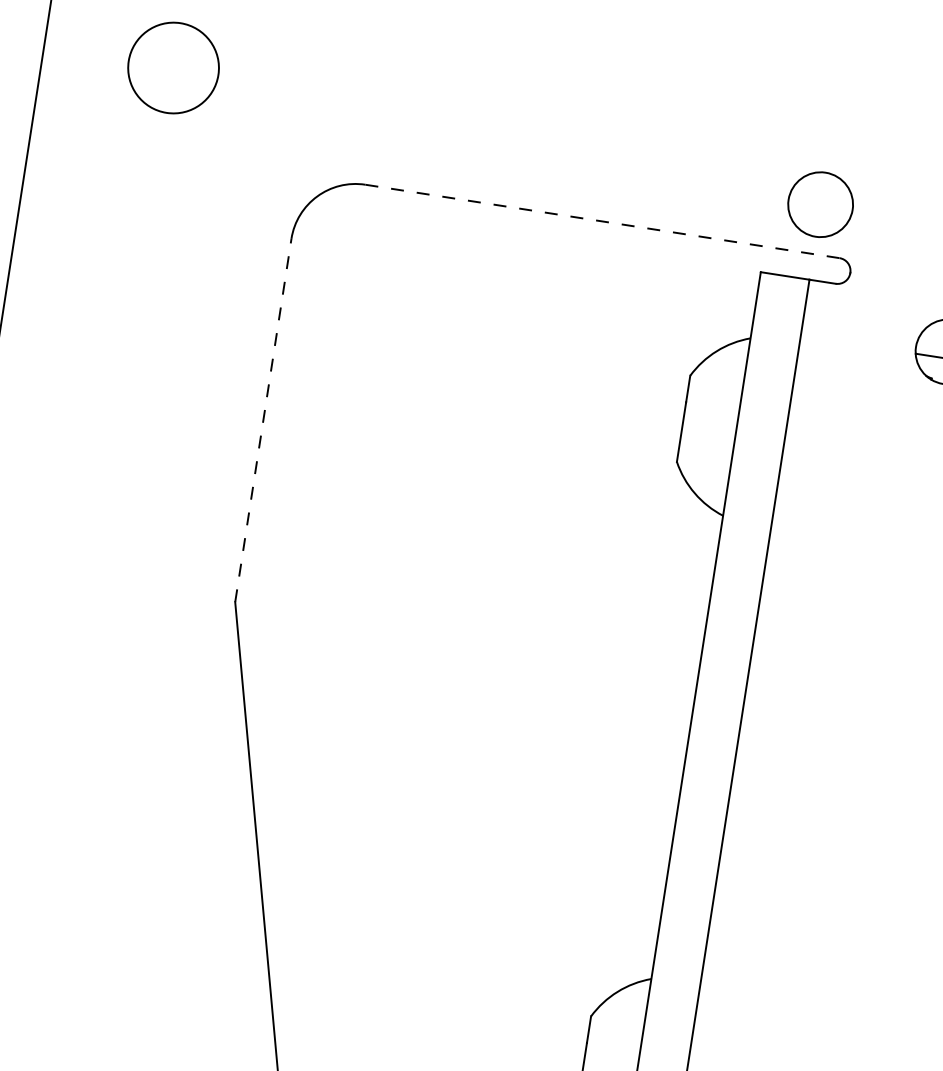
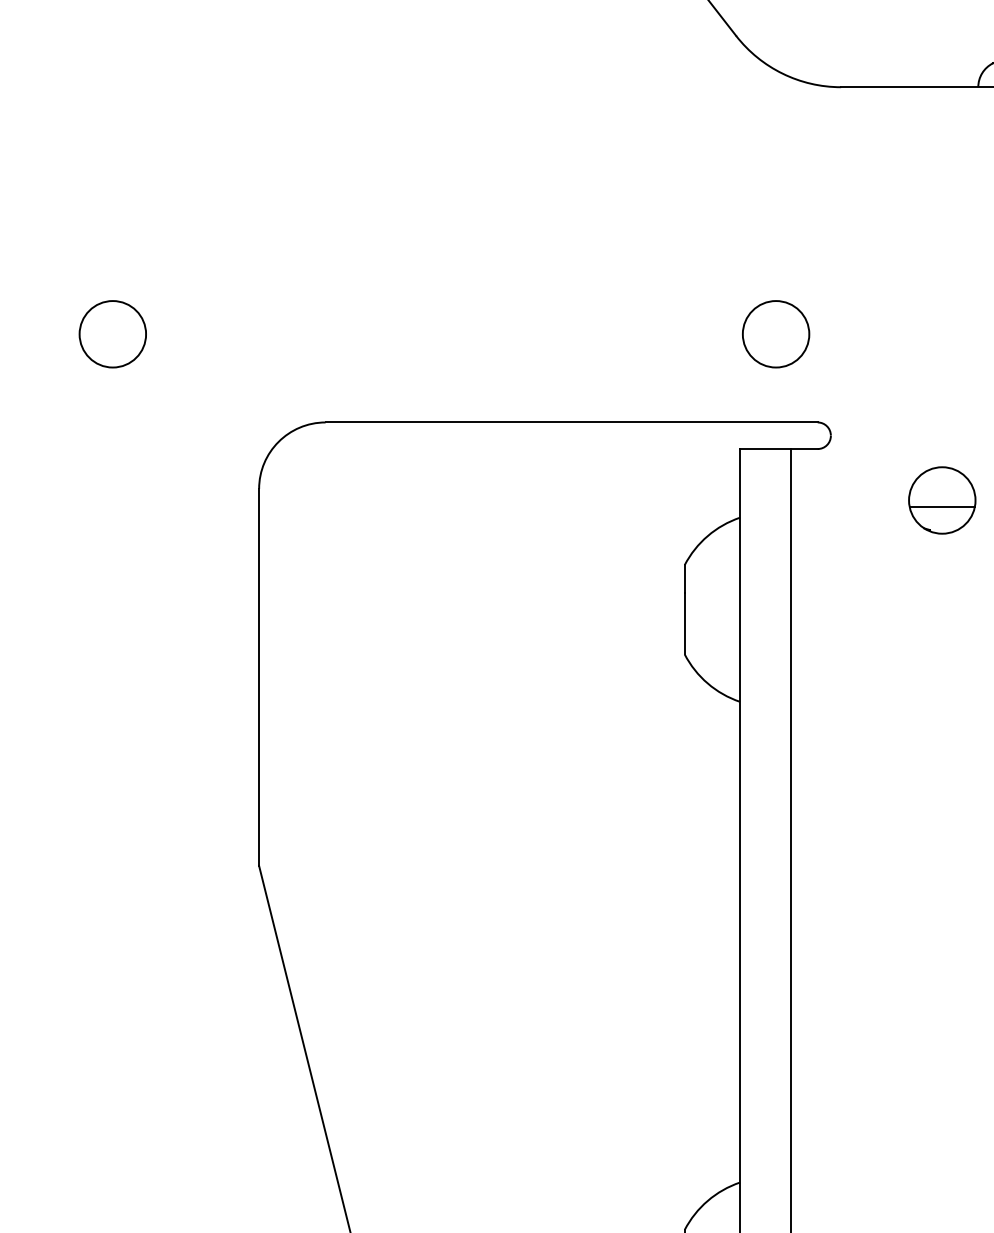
circle: (173, 68) -> (112, 334), size x0.71
circle: (821, 204) -> (776, 334), moved
line: (603, 221) -> (572, 422), dashed -> solid
line: (263, 419) -> (259, 676), dashed -> solid

